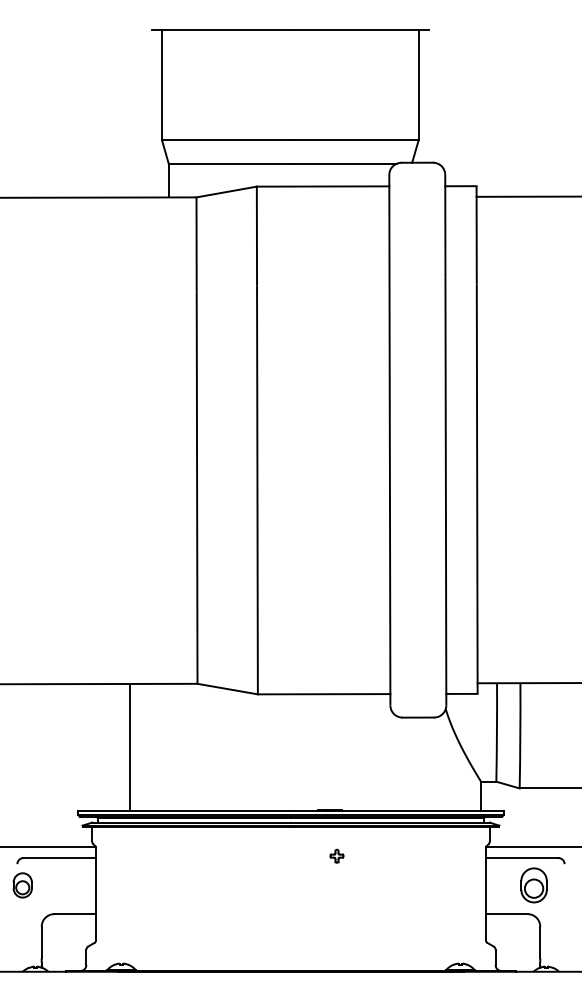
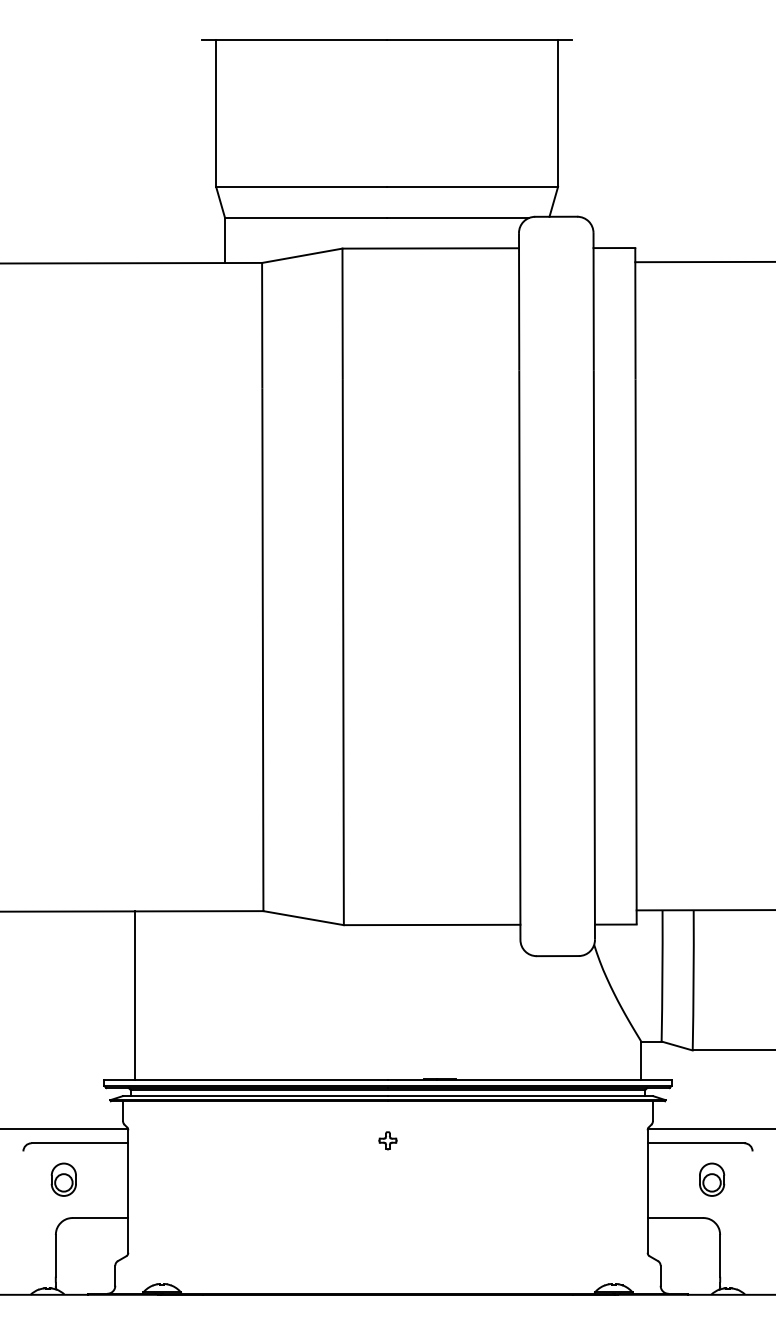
line: (129, 747) -> (134, 995), moved
part: (336, 855) -> (387, 1139), moved
part: (22, 885) -> (63, 1179), moved
part: (534, 885) -> (712, 1179), size x0.71

